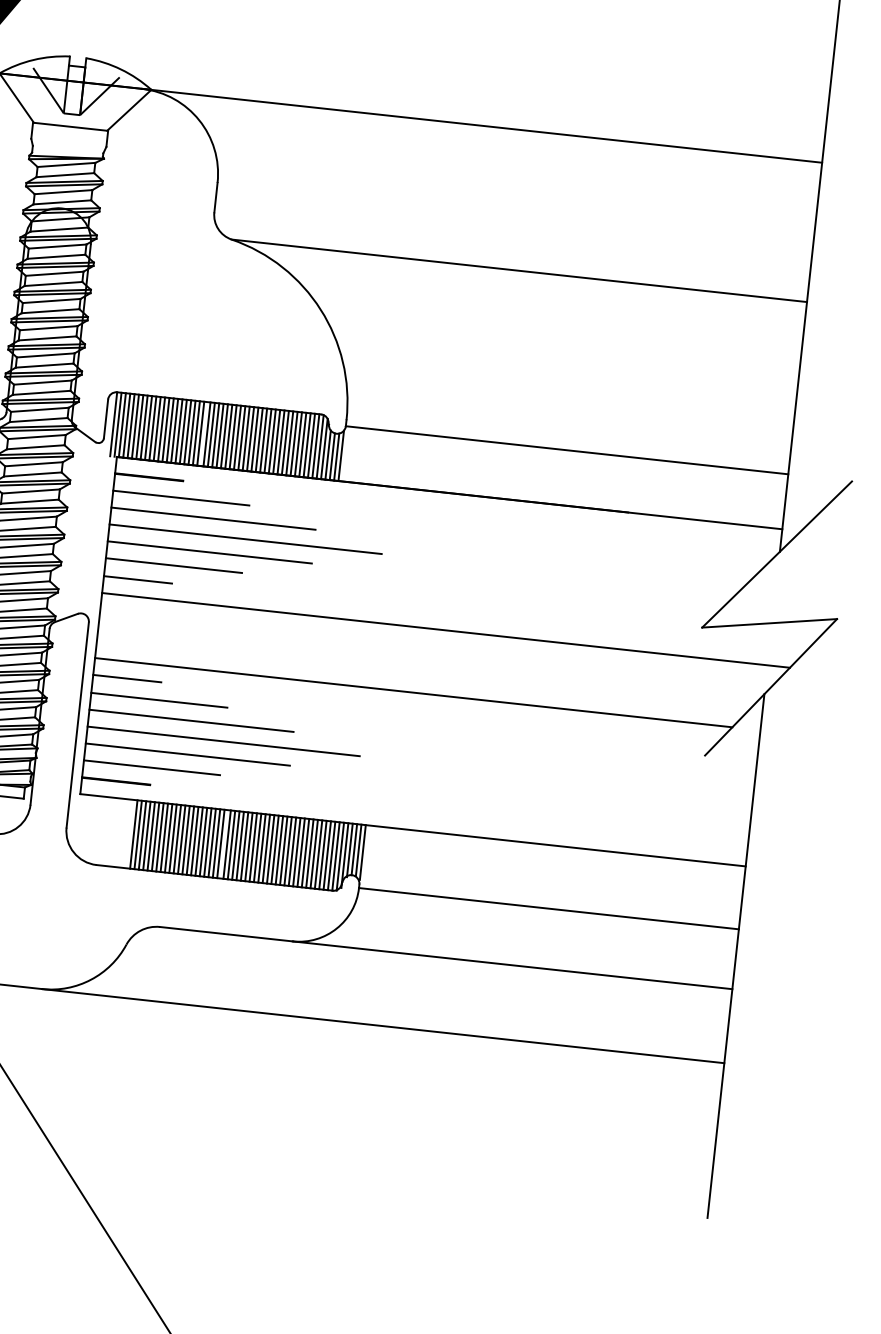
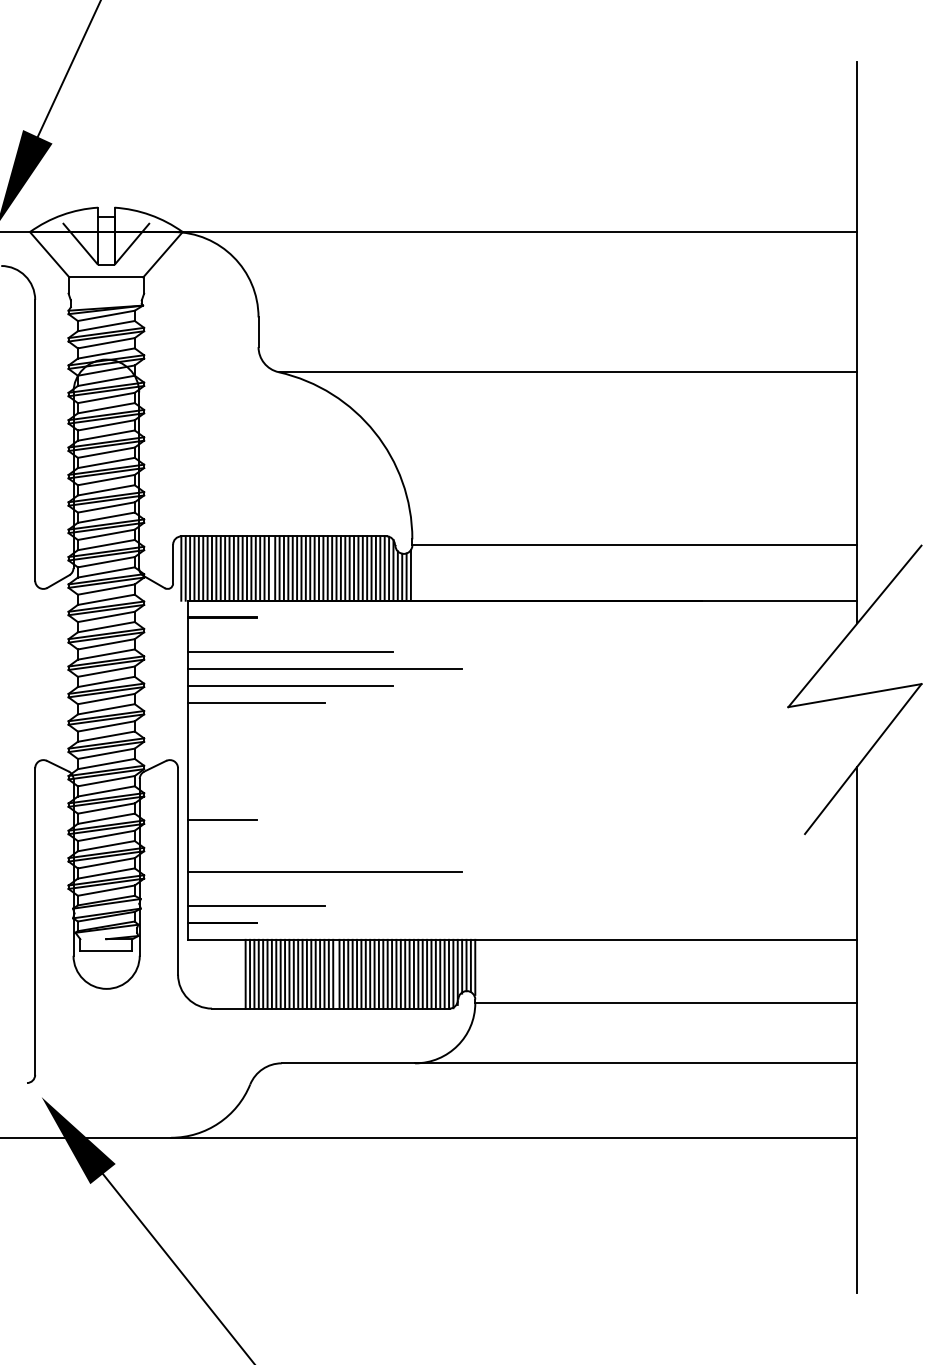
line: (181, 497) -> (256, 634), removed
line: (138, 579) -> (222, 720), removed
line: (445, 630) -> (533, 737), removed
line: (413, 693) -> (508, 803), removed
line: (159, 700) -> (256, 838), removed
line: (191, 721) -> (290, 855), removed
line: (187, 754) -> (290, 888), removed

